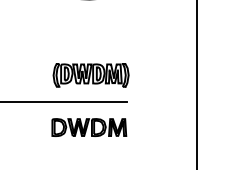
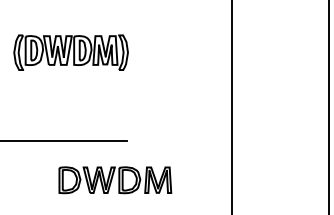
part: (90, 75) -> (70, 52), moved
part: (89, 127) -> (115, 180), moved

